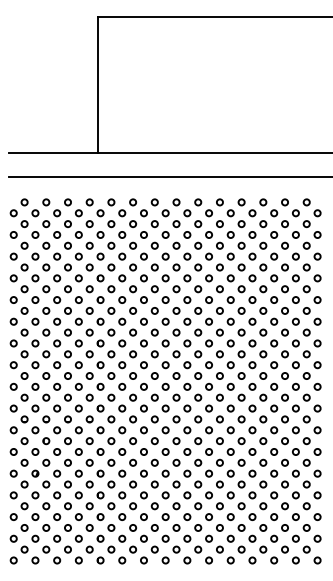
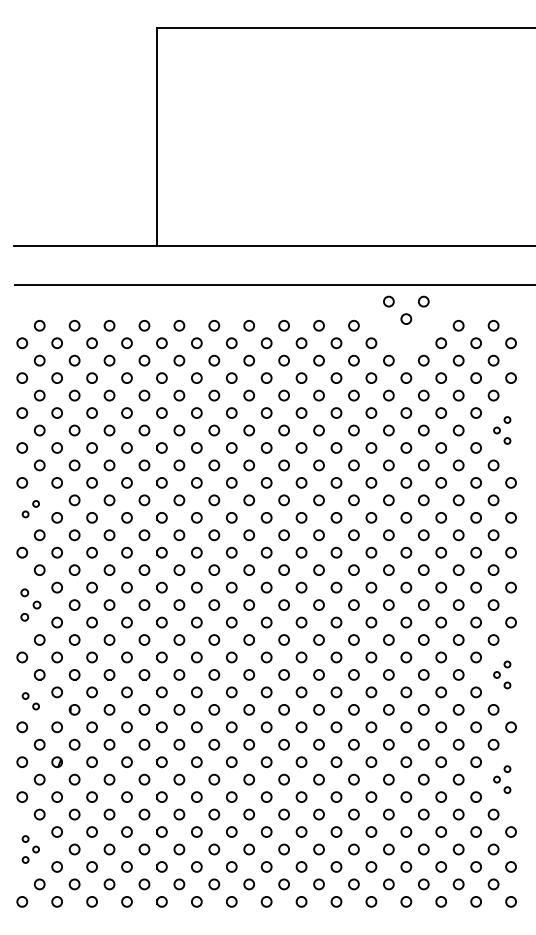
part: (252, 207) -> (406, 309), moved
part: (311, 267) -> (501, 430), size x0.6
part: (18, 316) -> (29, 509), size x0.6
part: (18, 375) -> (29, 604), size x0.7
part: (311, 419) -> (501, 675), size x0.6
part: (18, 435) -> (29, 700), size x0.6
part: (311, 484) -> (501, 779), size x0.6
part: (18, 527) -> (29, 848), size x0.6

